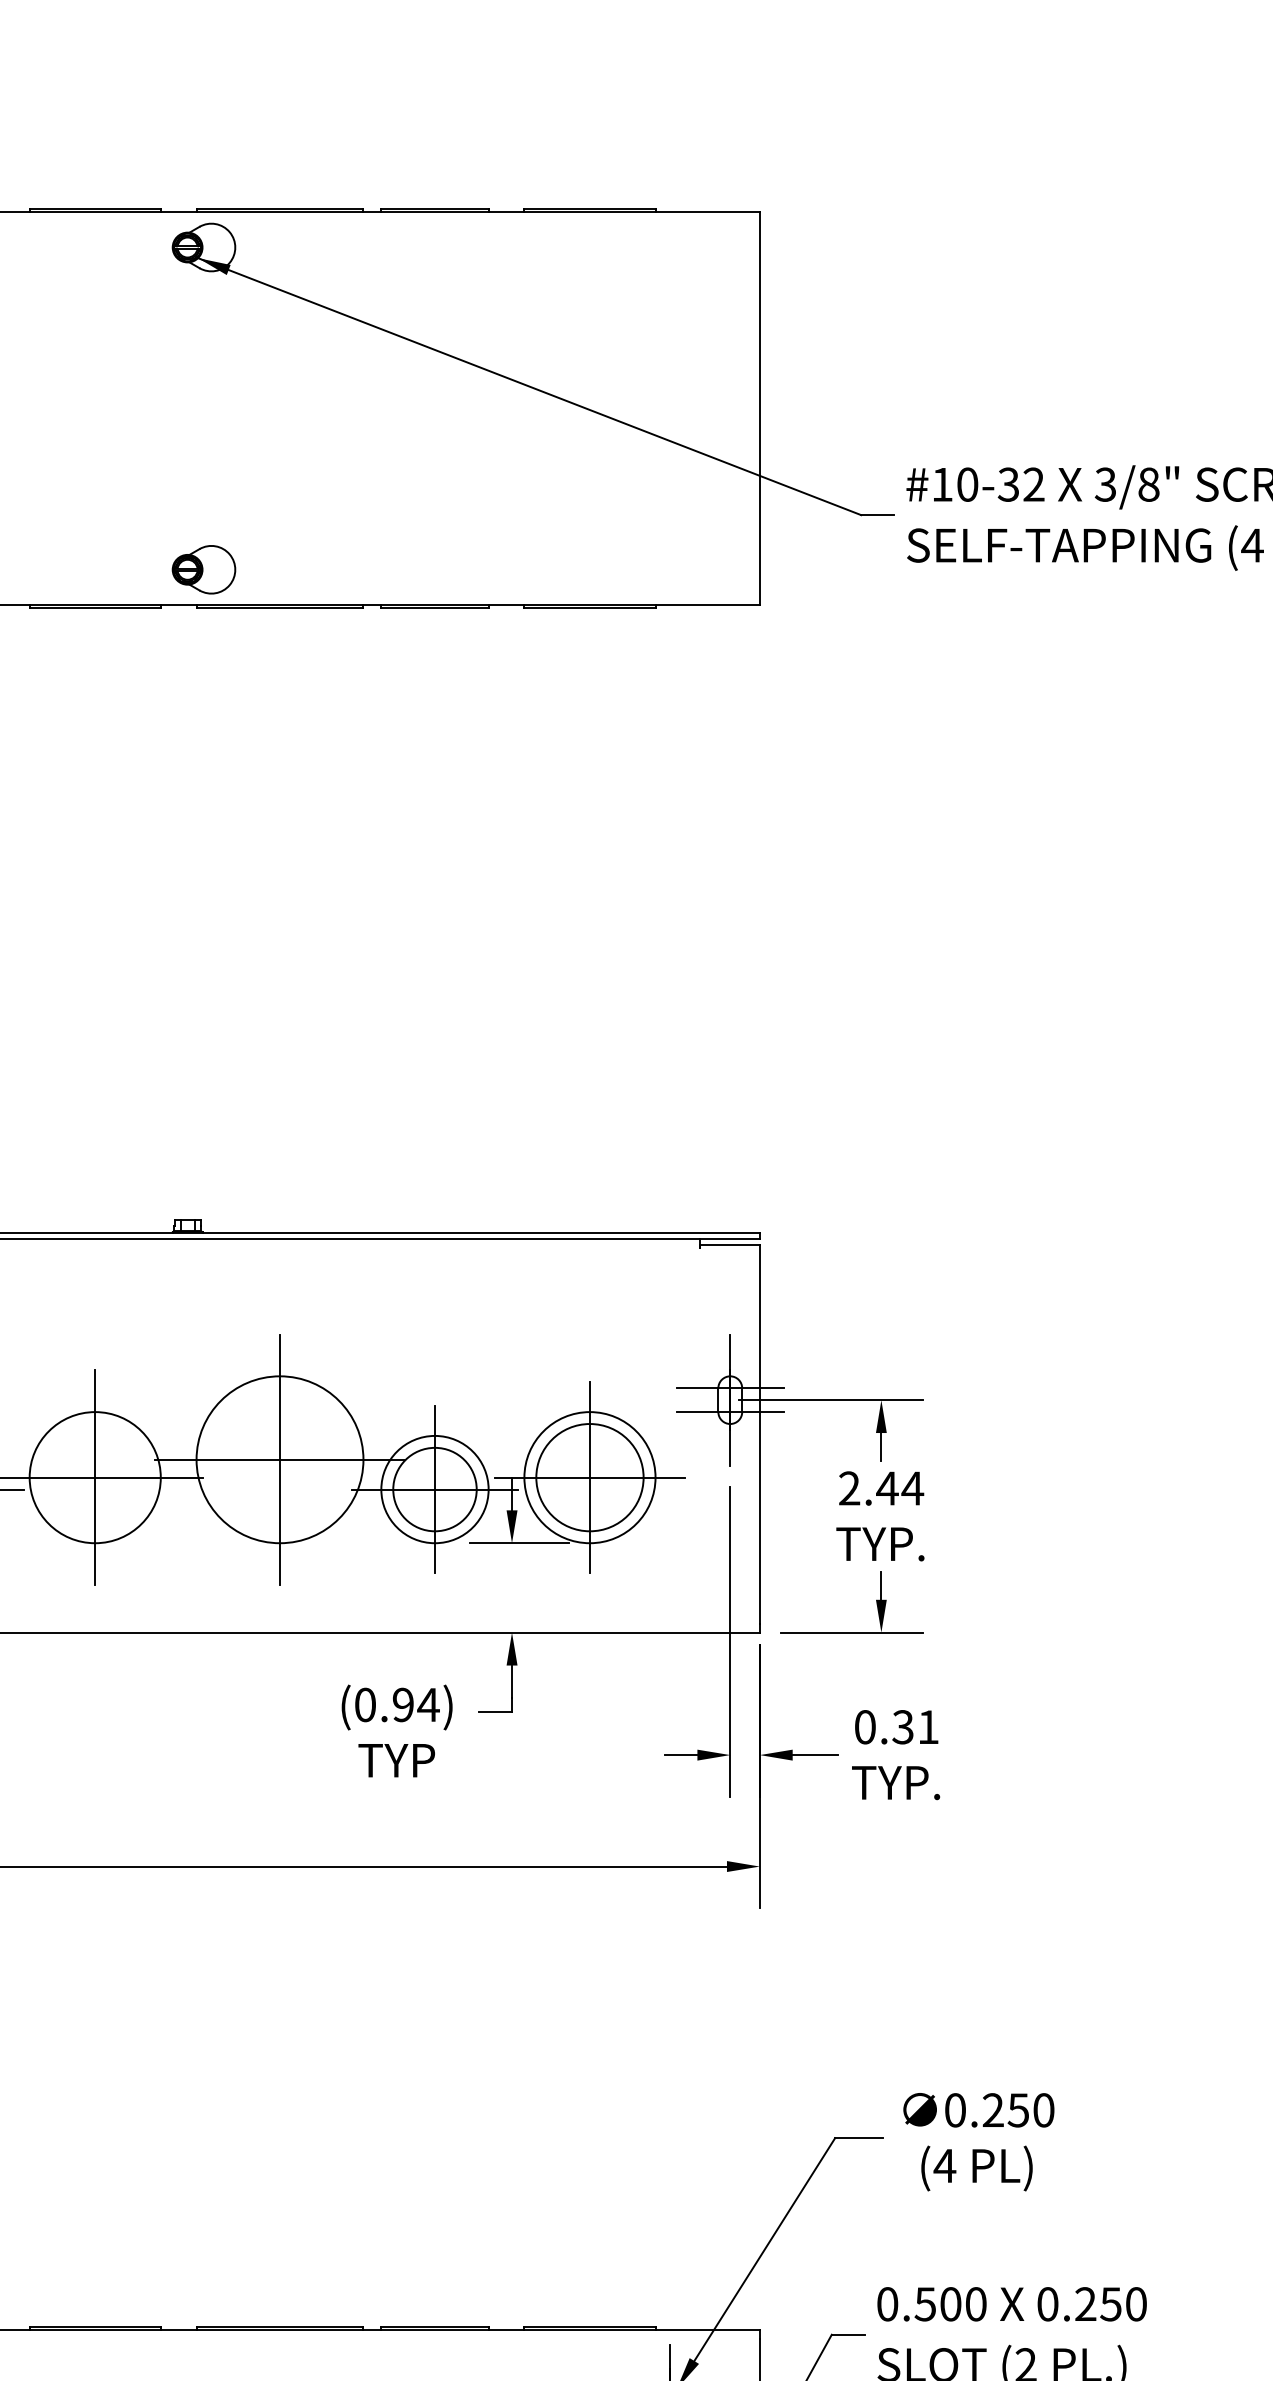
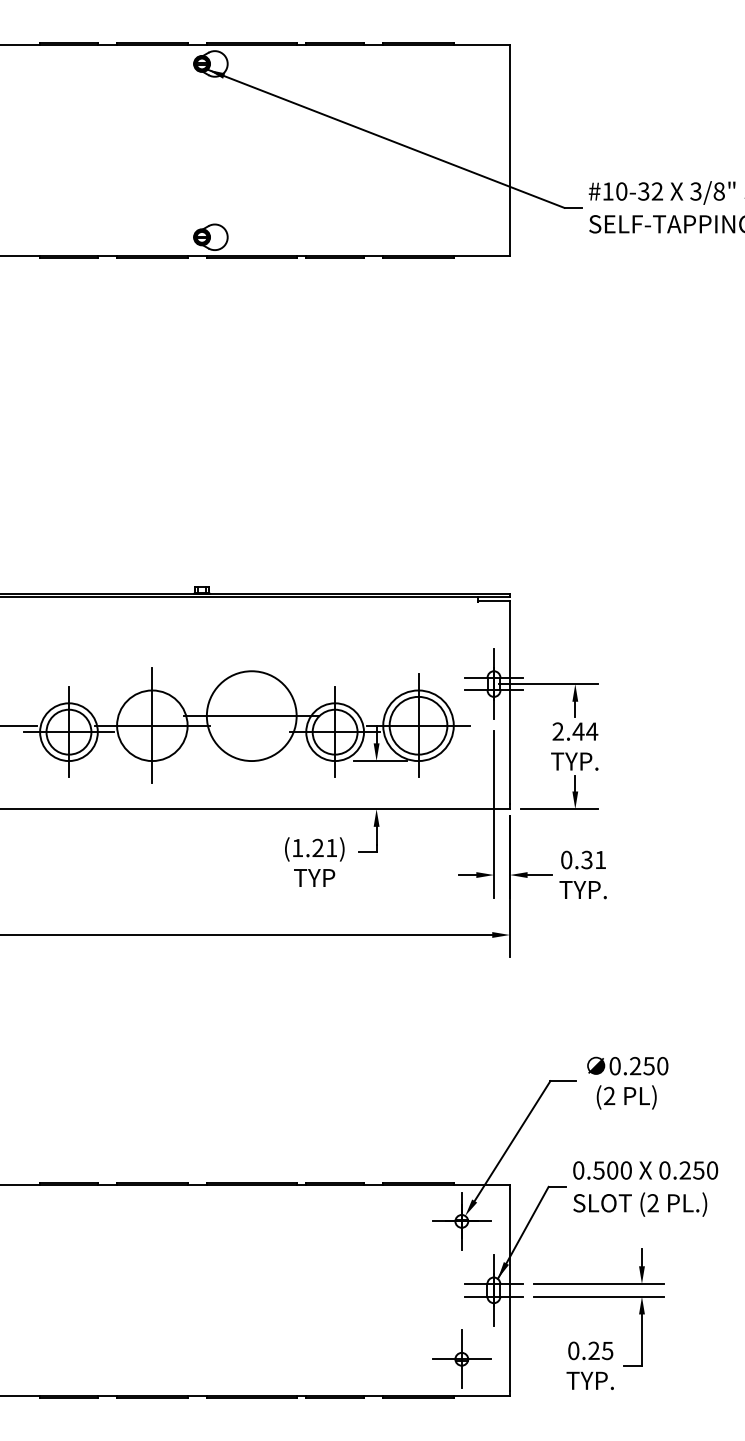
line: (279, 1458) -> (251, 715), removed
text: (396, 1703) -> (314, 847), (0.94) -> (1.21)
text: (944, 2164) -> (609, 1095), (4 -> (2

